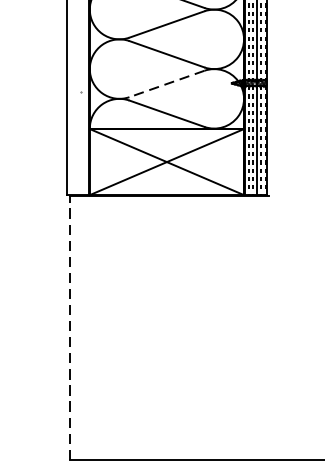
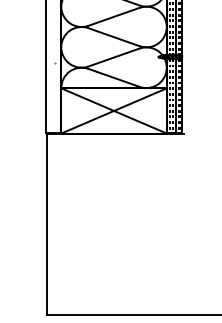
line: (166, 83) -> (113, 57), dashed -> solid
line: (69, 326) -> (47, 223), dashed -> solid

